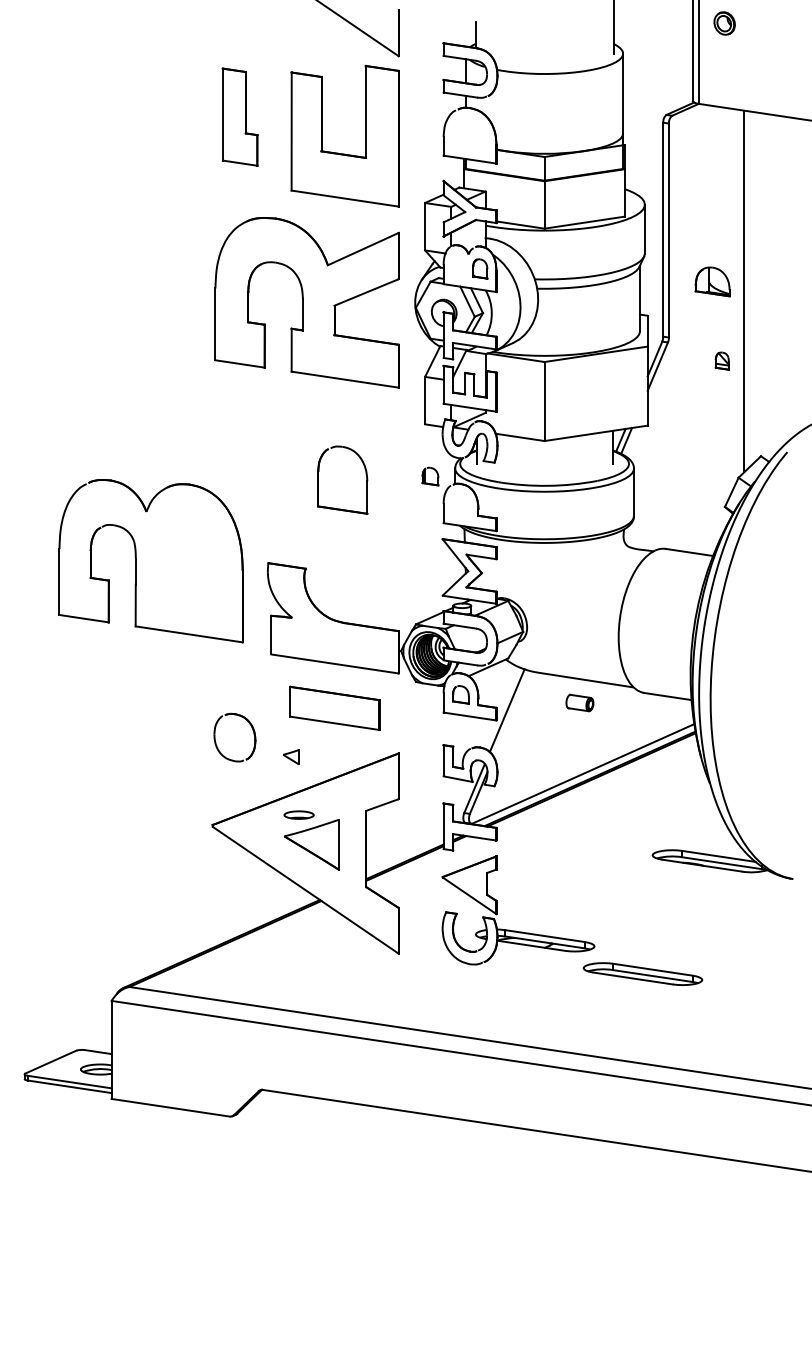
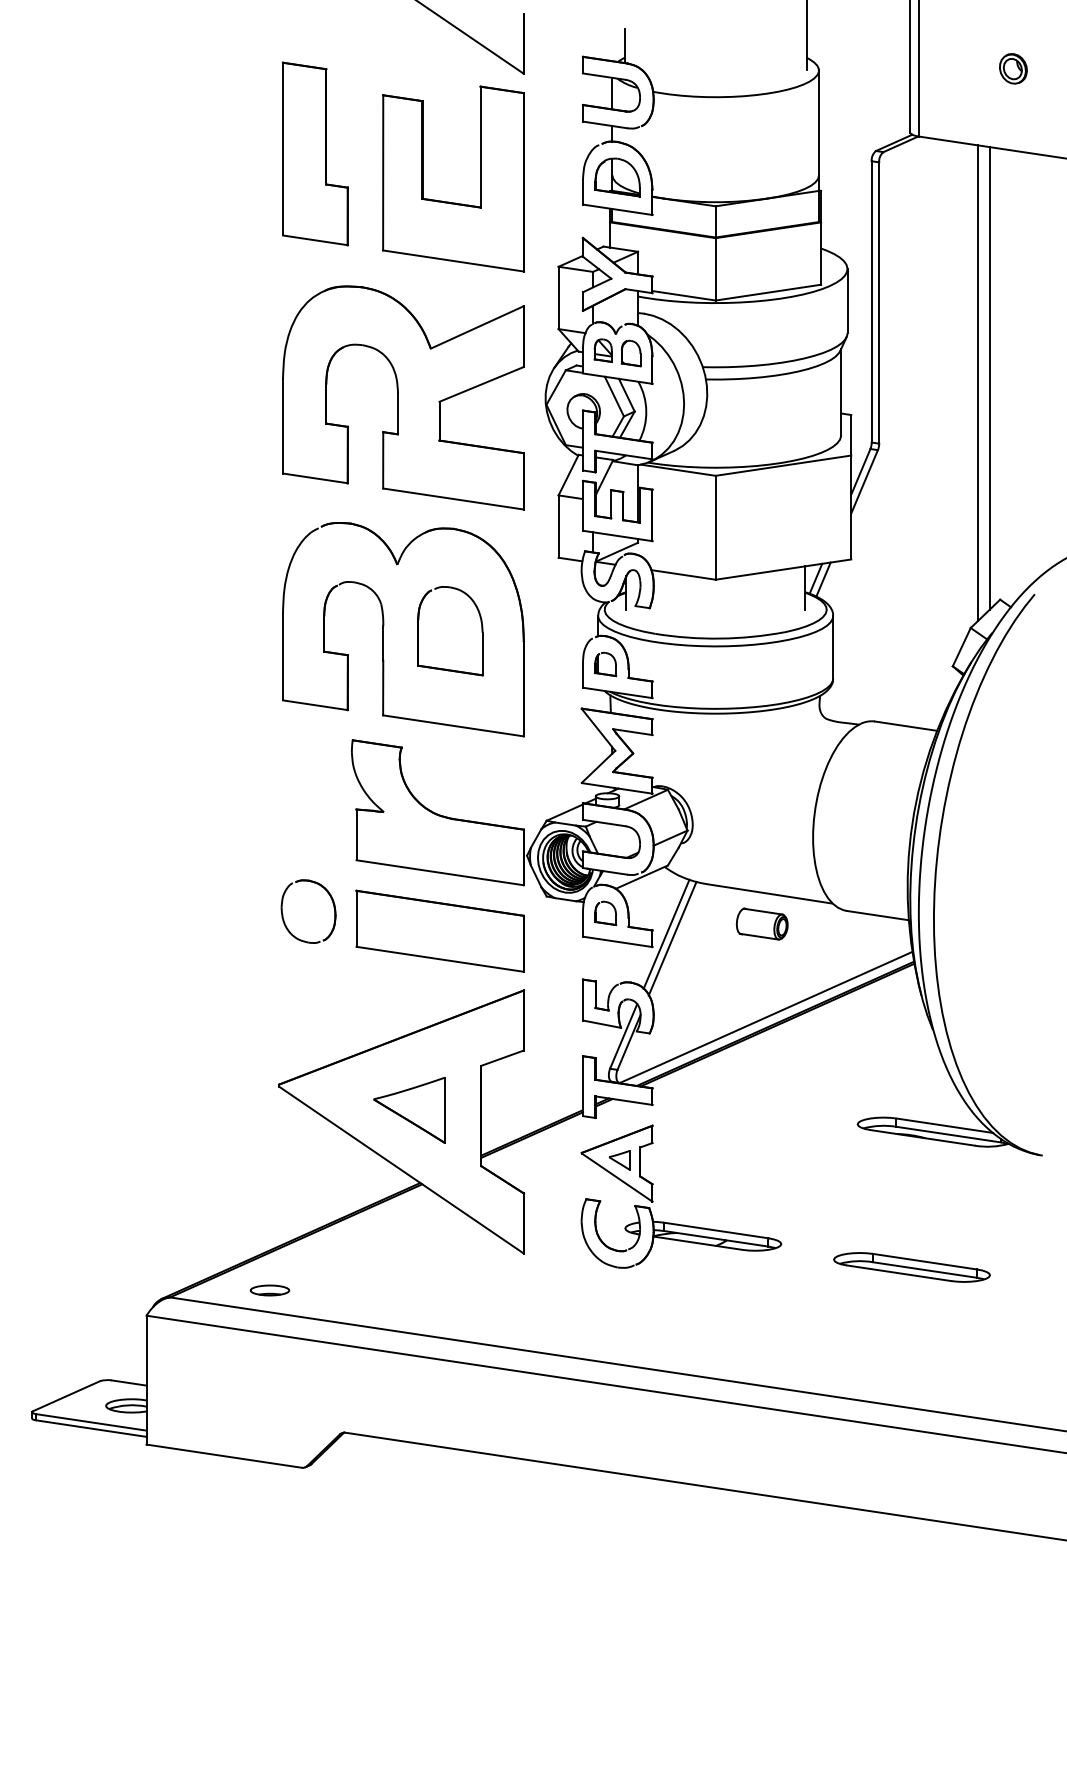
part: (724, 23) -> (1013, 68), moved
part: (240, 116) -> (315, 153), size x1.43
part: (712, 281) -> (617, 177), moved
line: (752, 287) -> (989, 378), added
part: (721, 361) -> (602, 350), moved
part: (430, 476) -> (605, 664), moved
part: (136, 558) -> (384, 625), moved
part: (579, 702) -> (761, 923), size x1.43
part: (334, 707) -> (439, 930), size x1.43
line: (511, 713) -> (672, 938), added
part: (253, 735) -> (333, 908), moved
part: (291, 757) -> (619, 1160), moved
part: (298, 815) -> (269, 1290), moved
part: (642, 974) -> (911, 1267), moved

